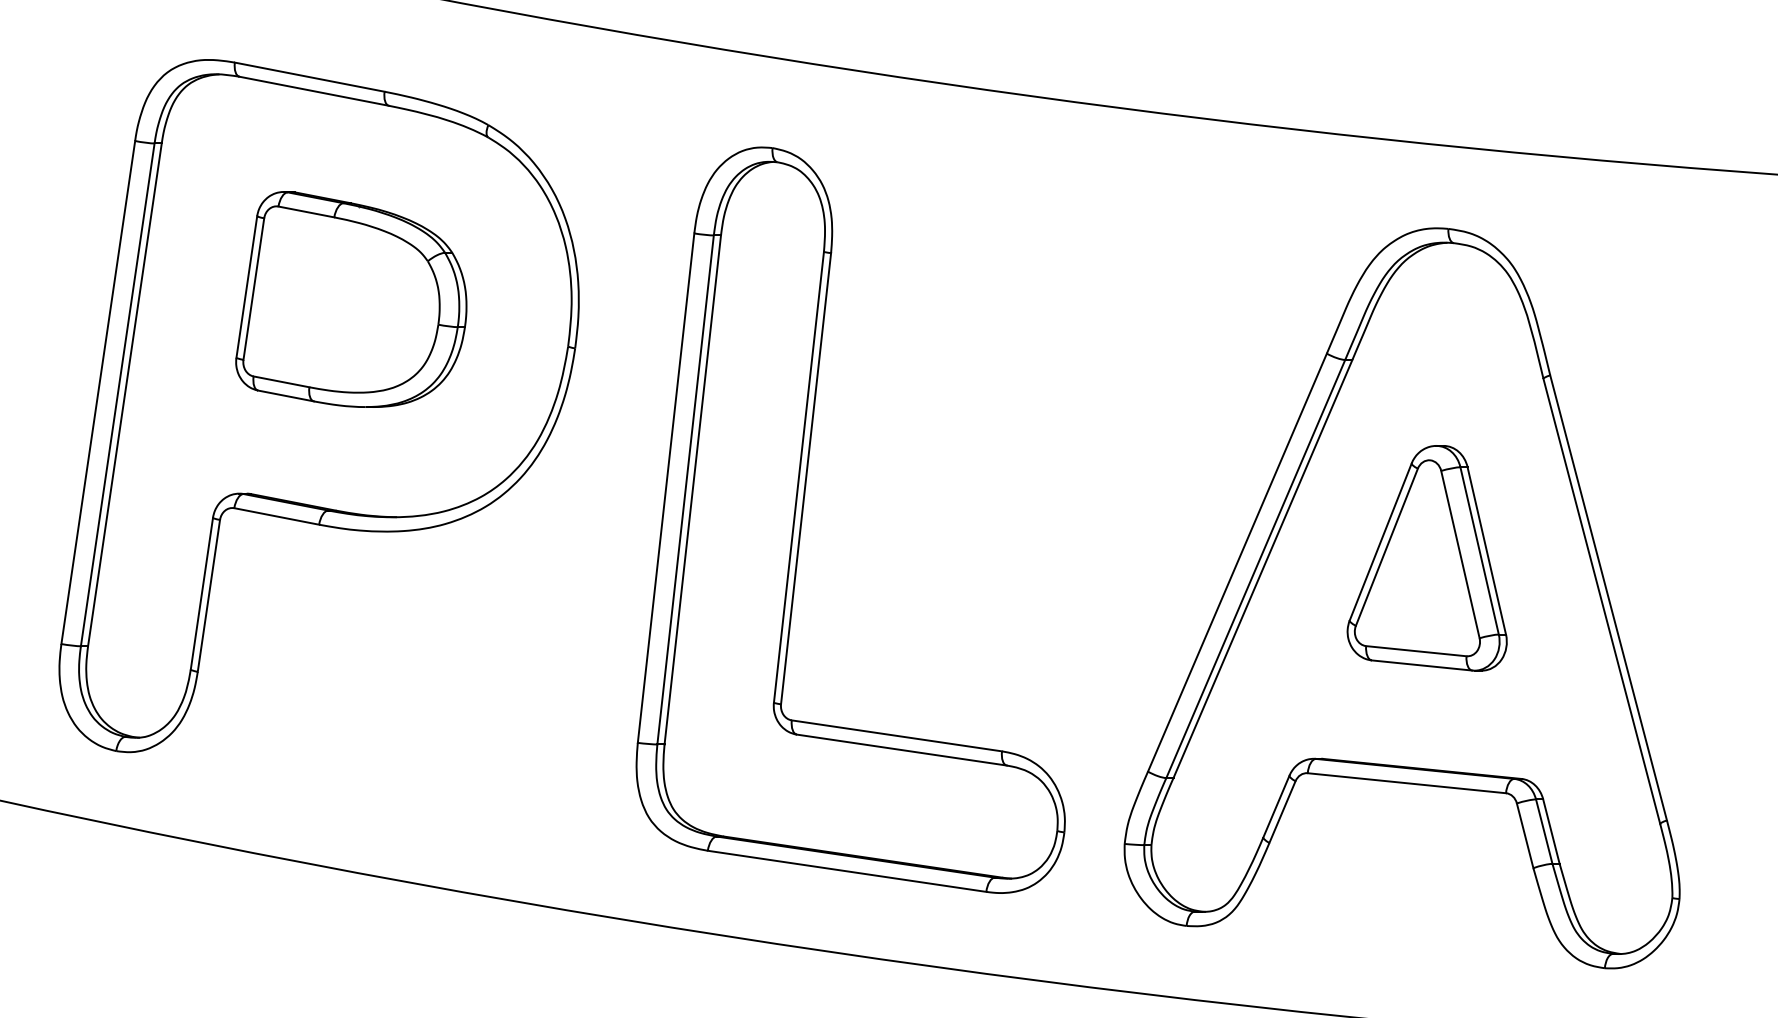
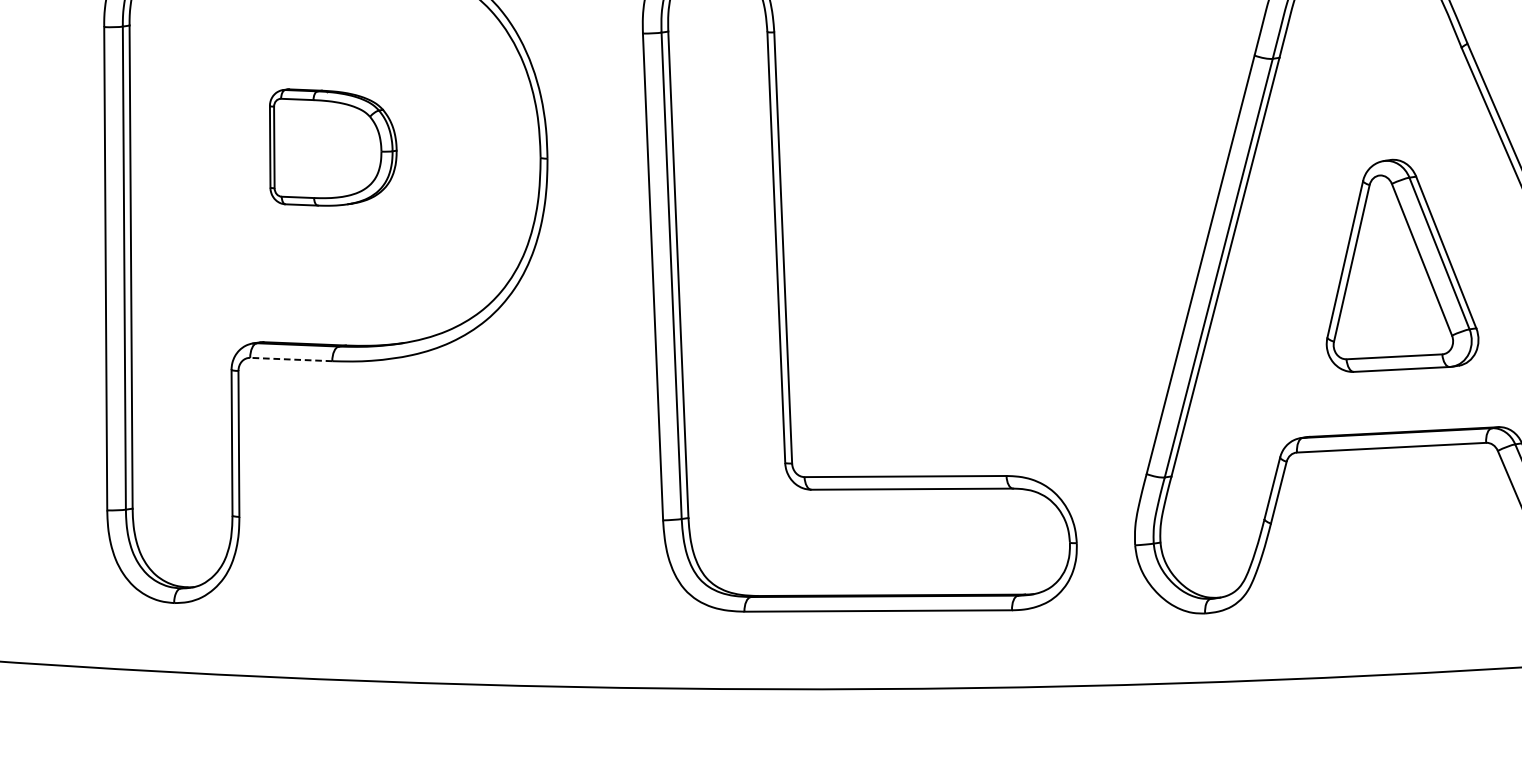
part: (351, 299) -> (330, 144), size x0.6
line: (276, 516) -> (291, 359), solid -> dashed
part: (1426, 558) -> (1390, 268), moved

